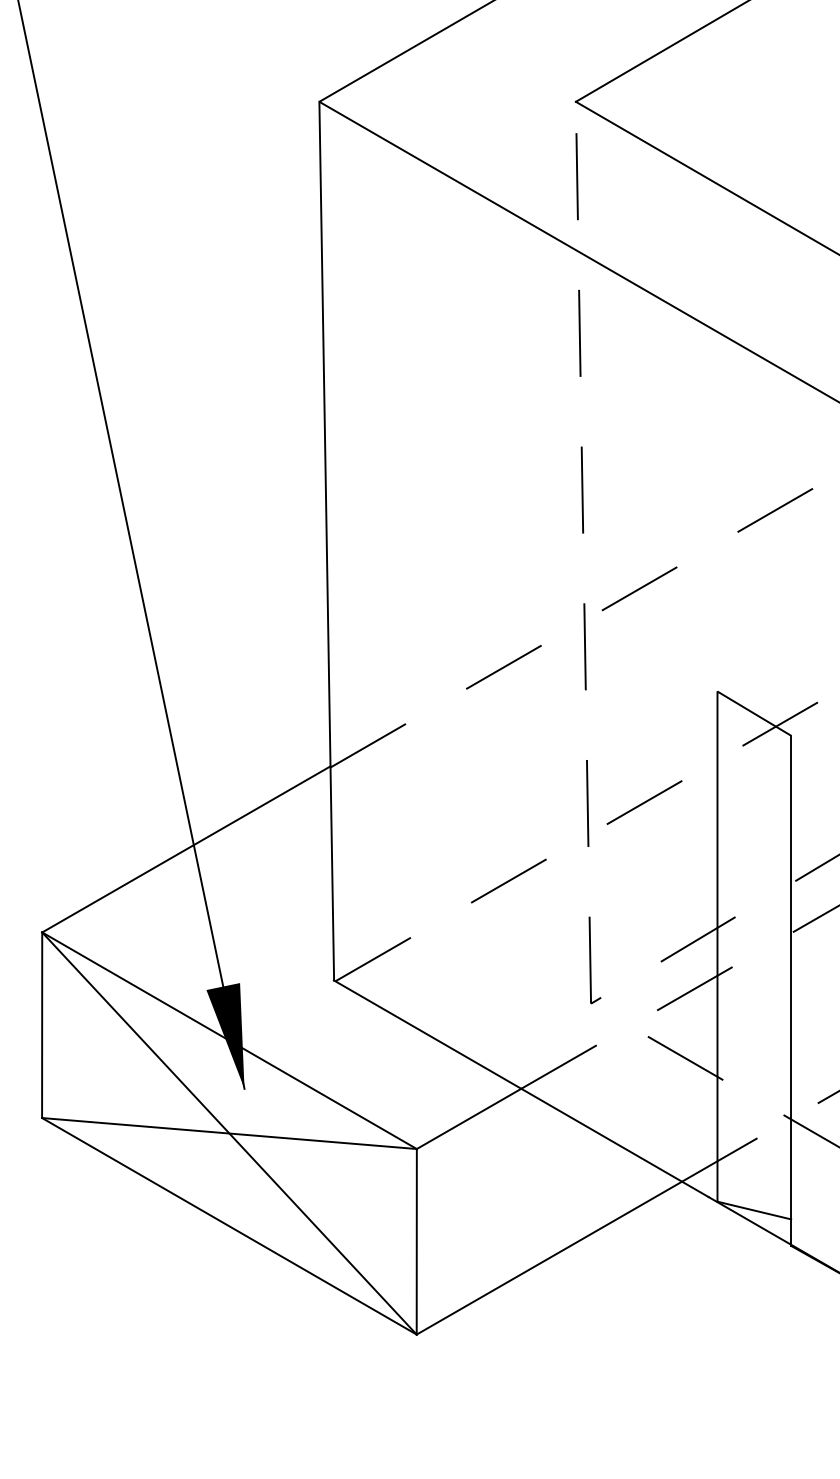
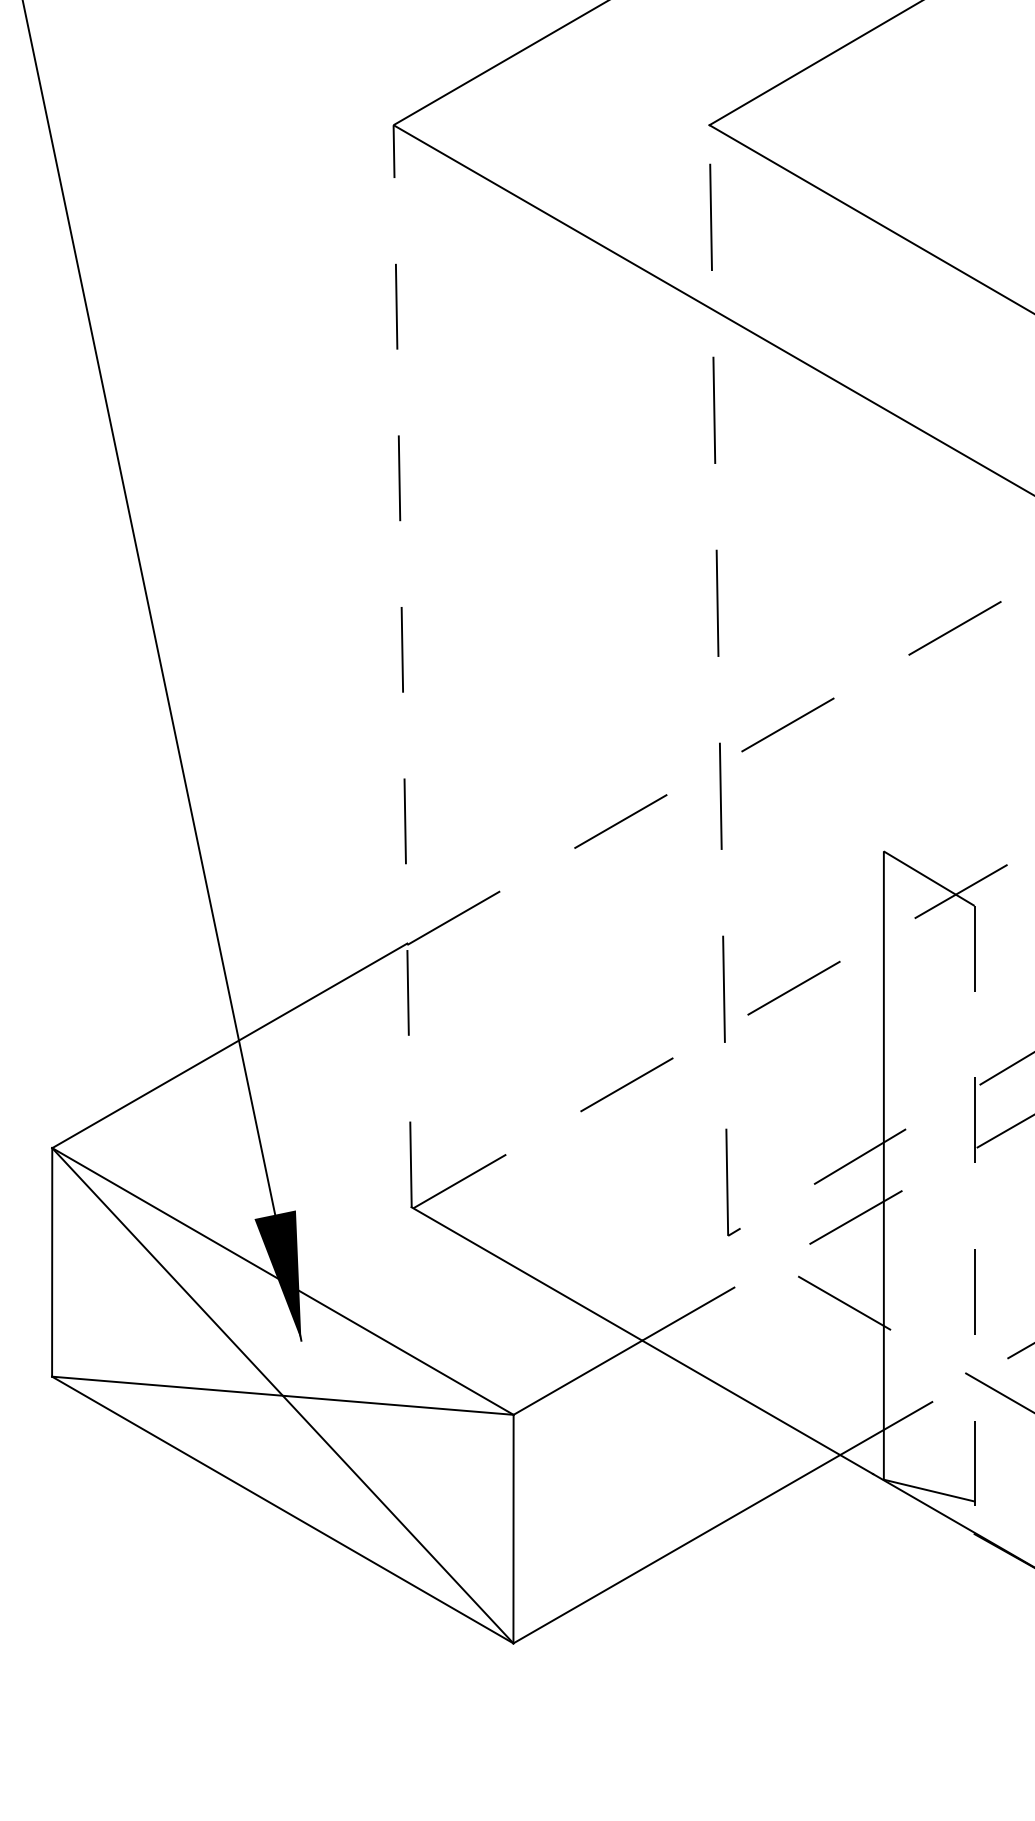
line: (326, 540) -> (402, 665), solid -> dashed
line: (791, 991) -> (974, 1220), solid -> dashed

